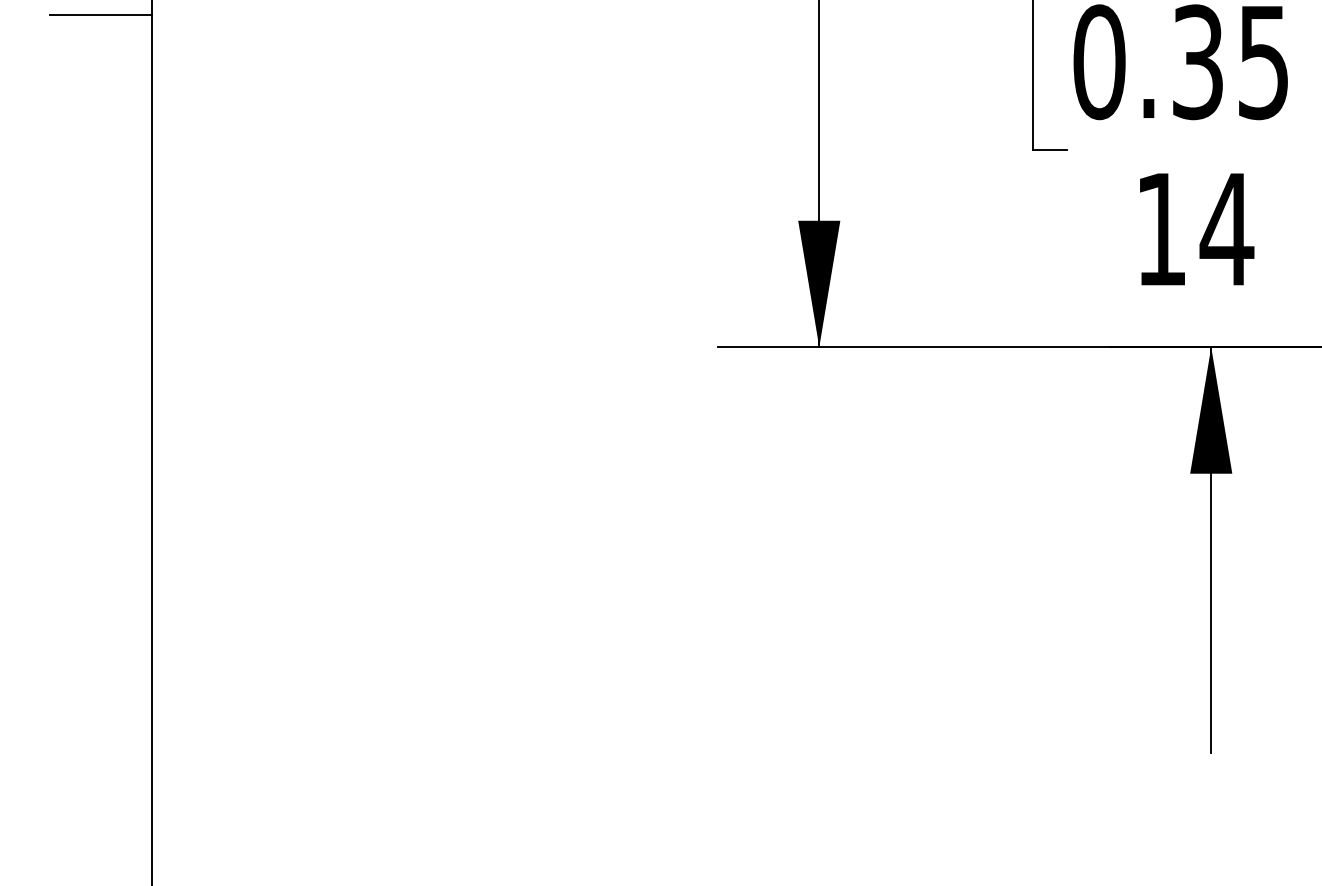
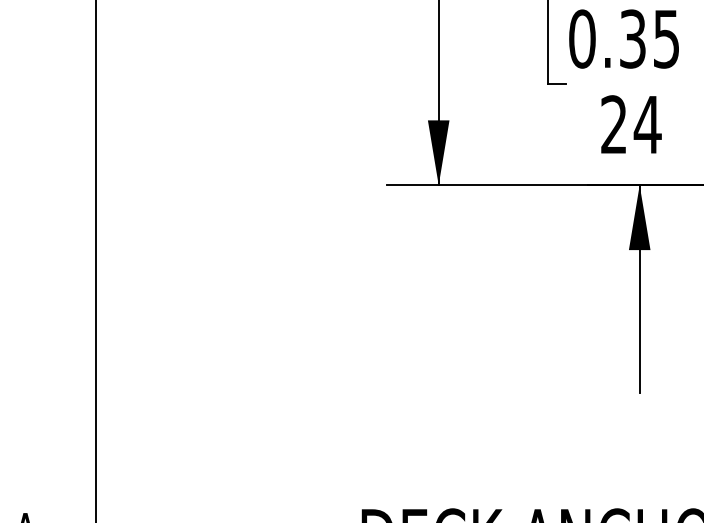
line: (101, 14) -> (70, 14), removed
text: (1160, 228) -> (613, 124), 14 -> 24

